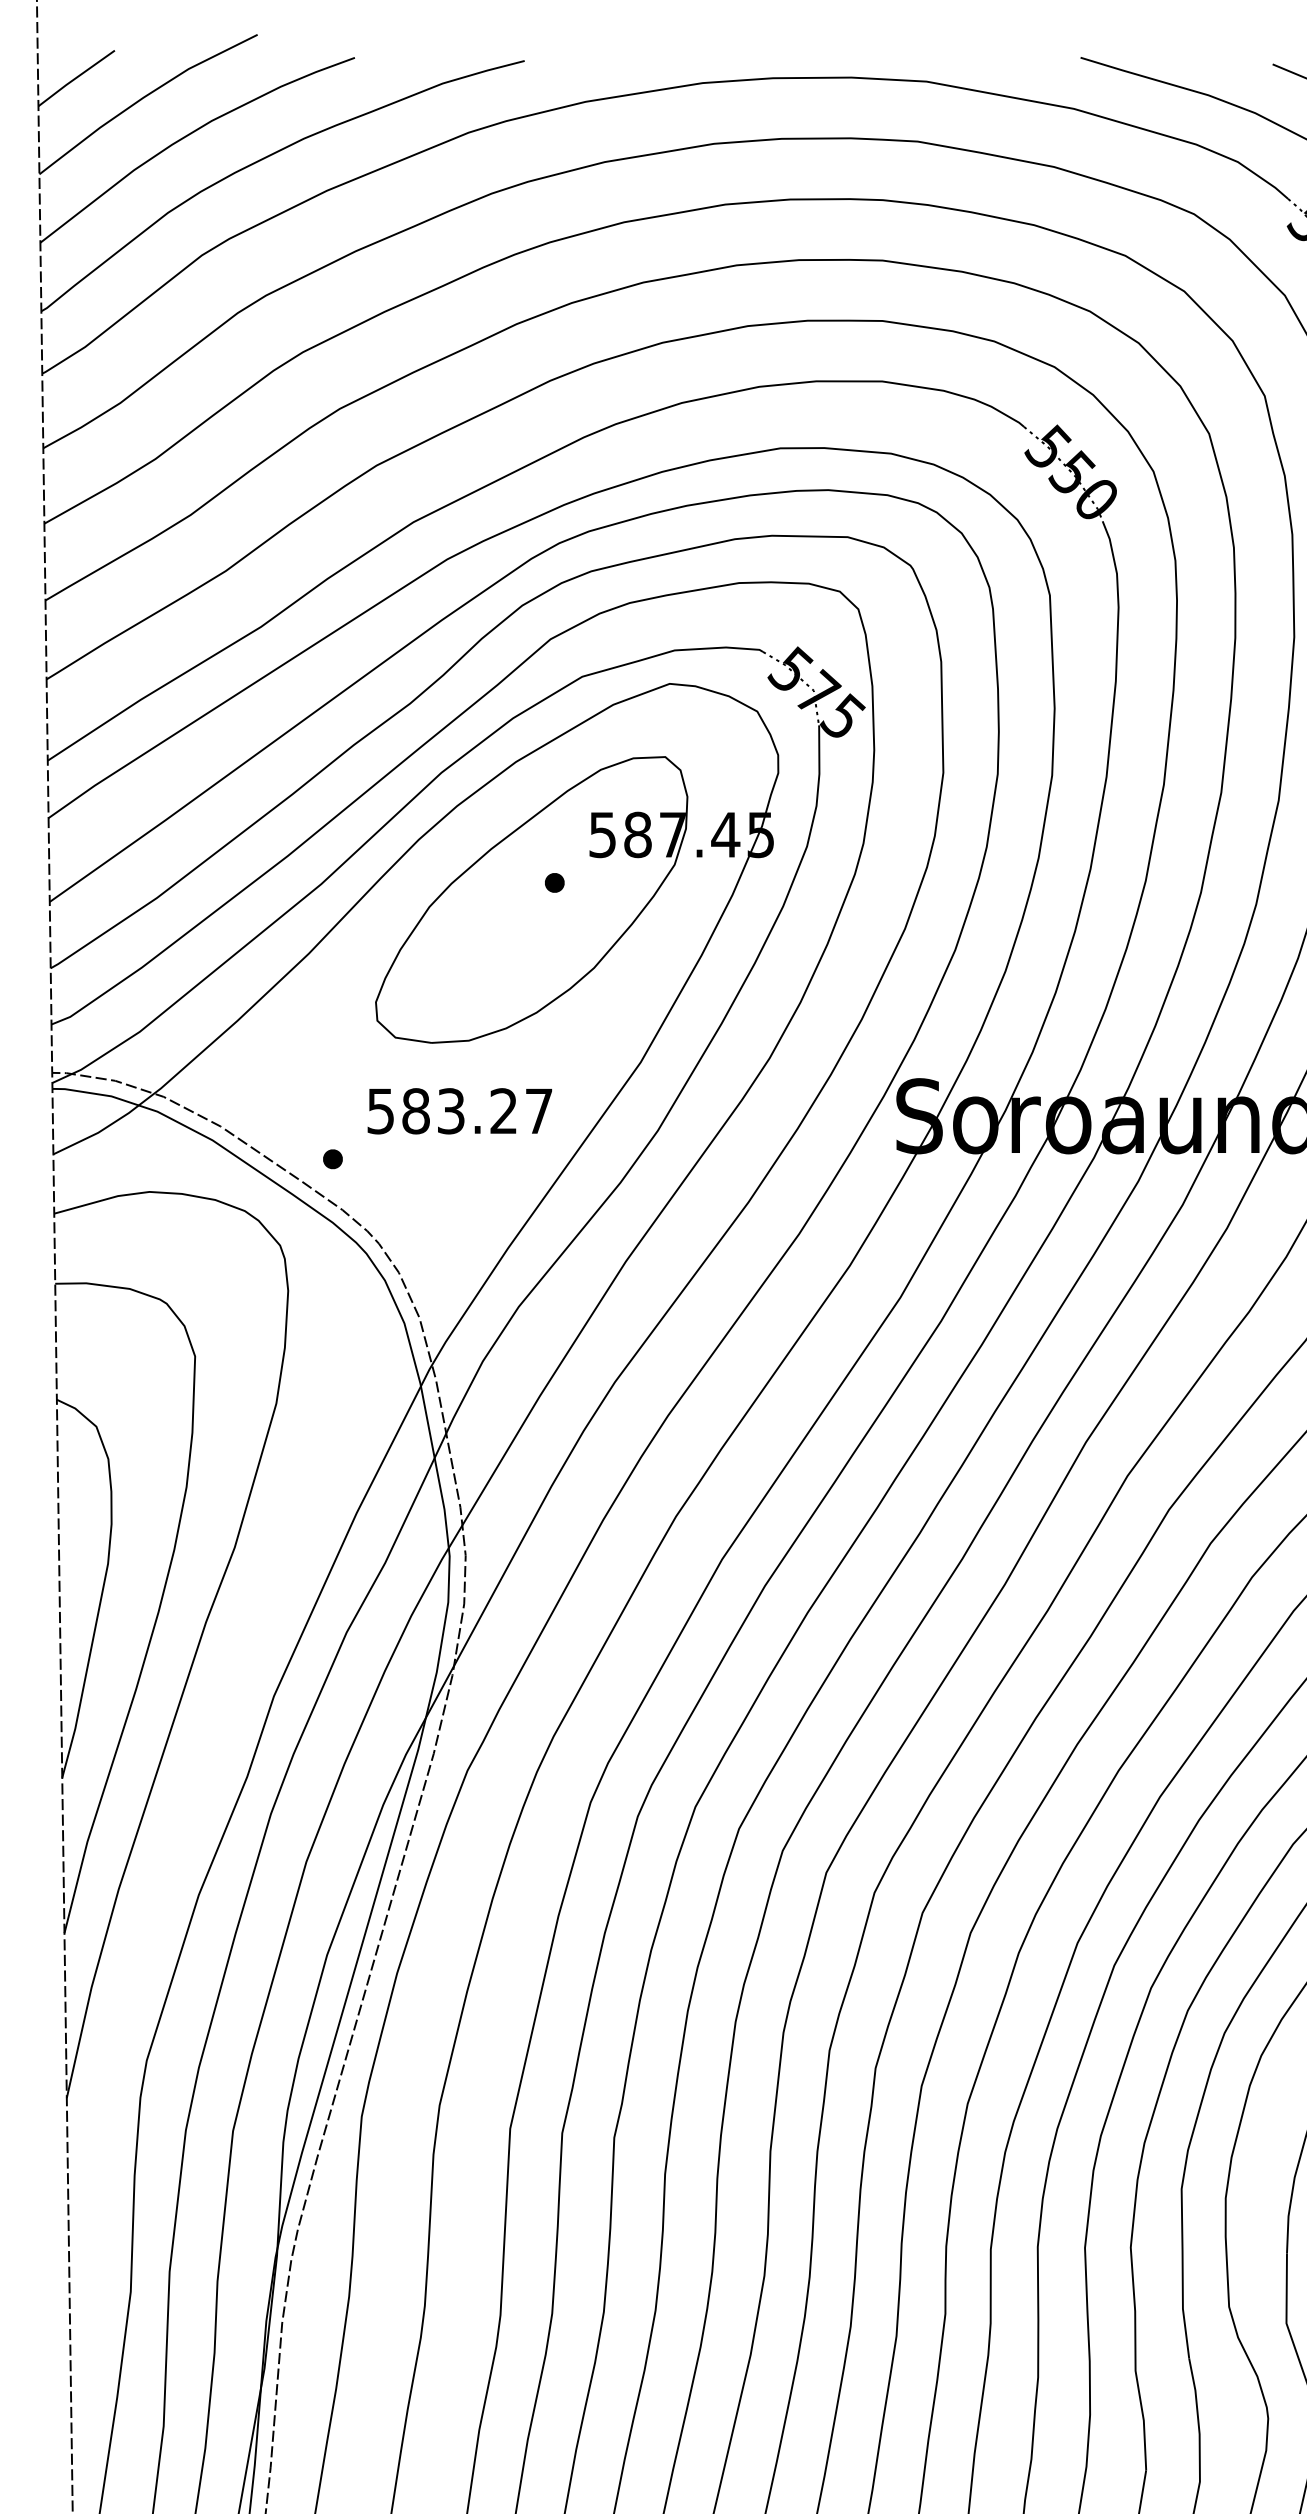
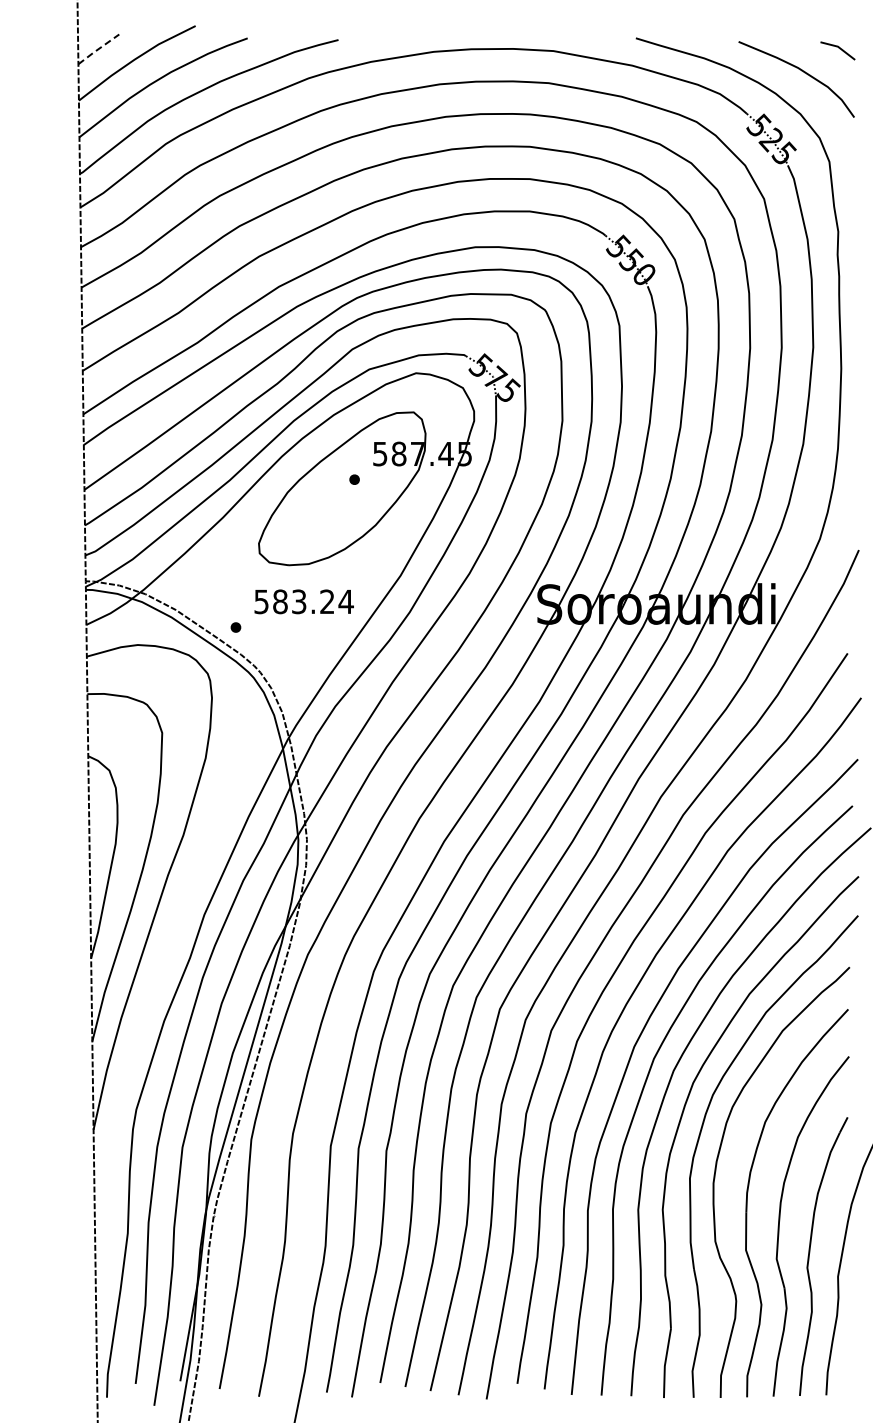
line: (75, 78) -> (98, 49), solid -> dashed
text: (537, 1110) -> (345, 601), 583.27 -> 583.24

